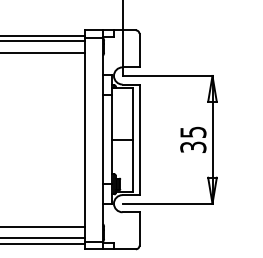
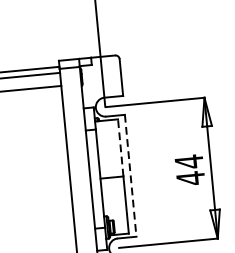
line: (132, 113) -> (120, 147), solid -> dashed
text: (193, 139) -> (190, 169), 35 -> 44
line: (139, 140) -> (130, 176), solid -> dashed

